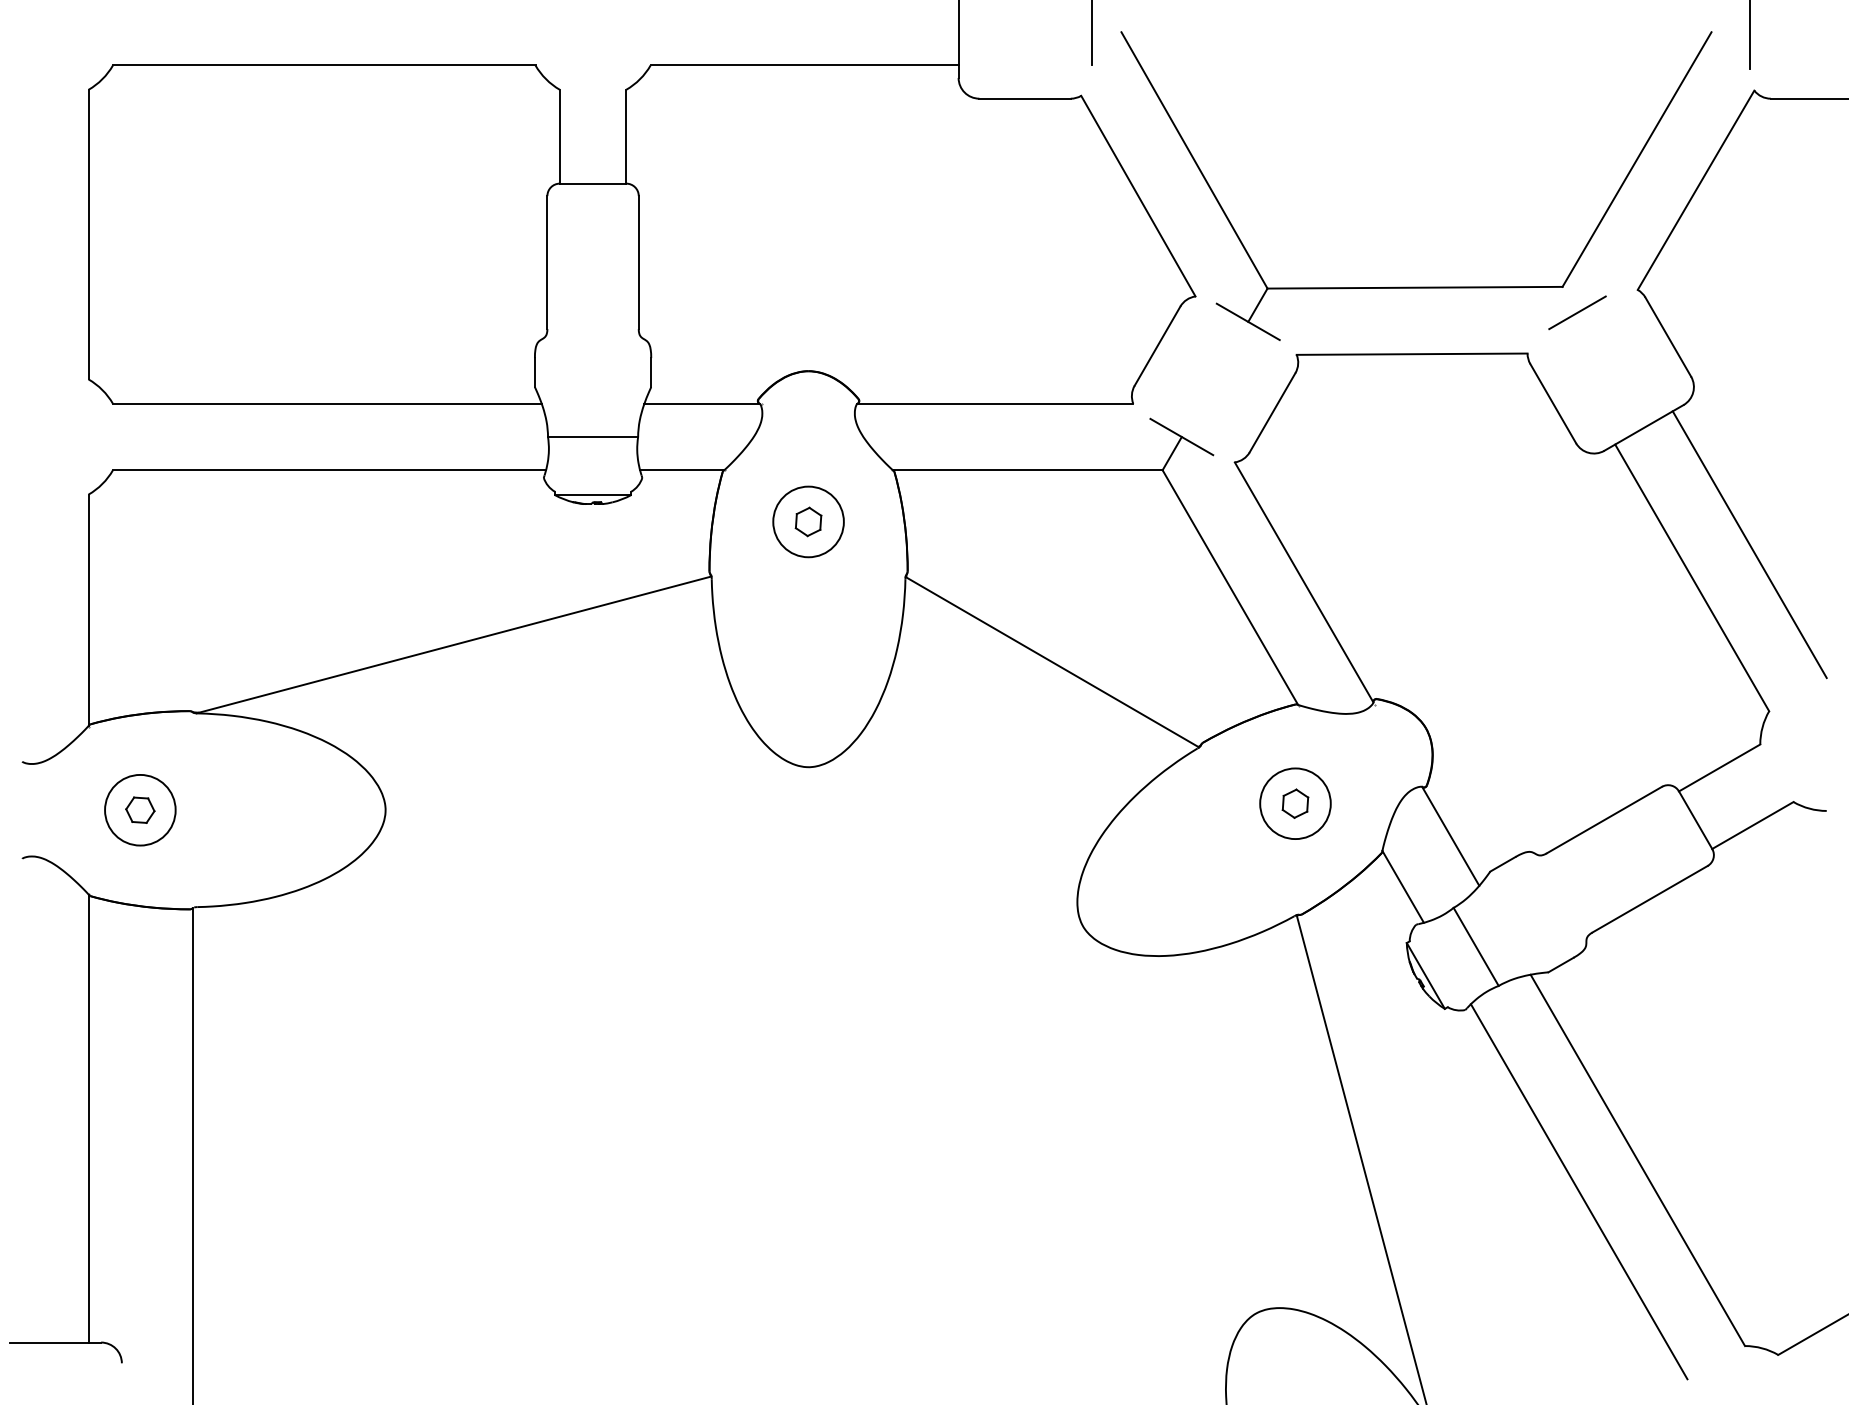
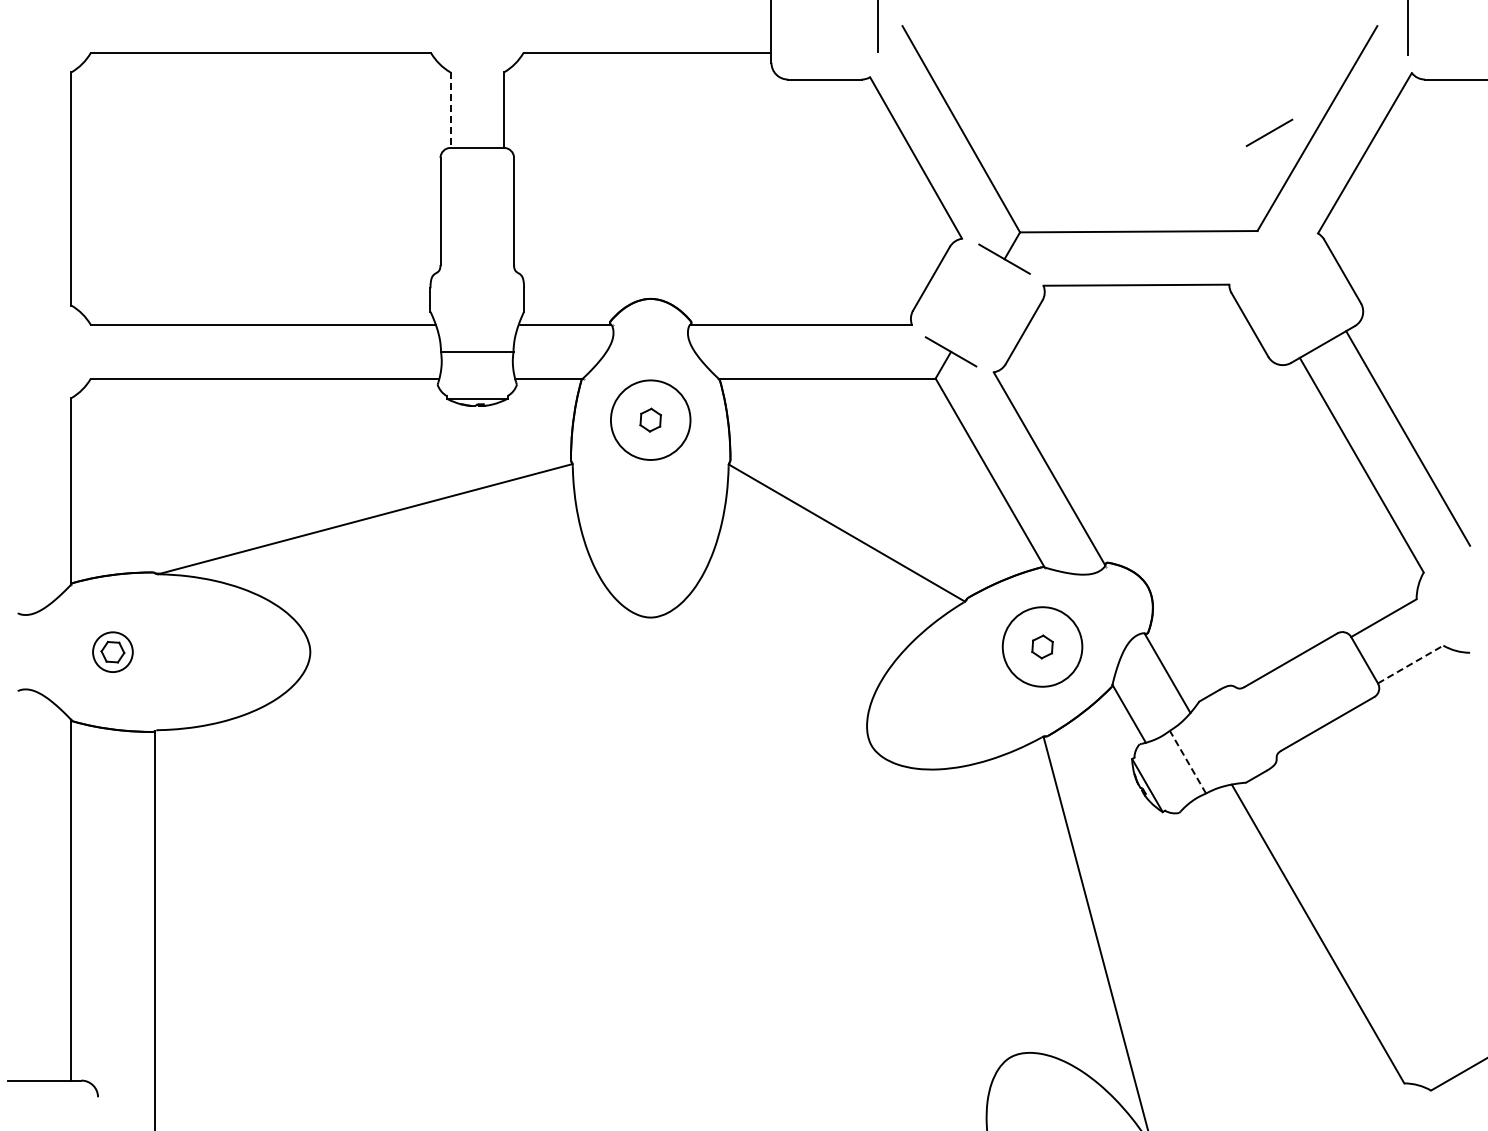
line: (559, 137) -> (450, 110), solid -> dashed
line: (1577, 312) -> (1269, 132), moved
circle: (808, 521) -> (650, 419), size x1.4
circle: (1295, 803) -> (1042, 646), size x1.4
circle: (139, 809) -> (112, 651), size x0.7
line: (1752, 825) -> (1410, 664), solid -> dashed
line: (1475, 946) -> (1187, 761), solid -> dashed
line: (1578, 1192) -> (1270, 959), removed

